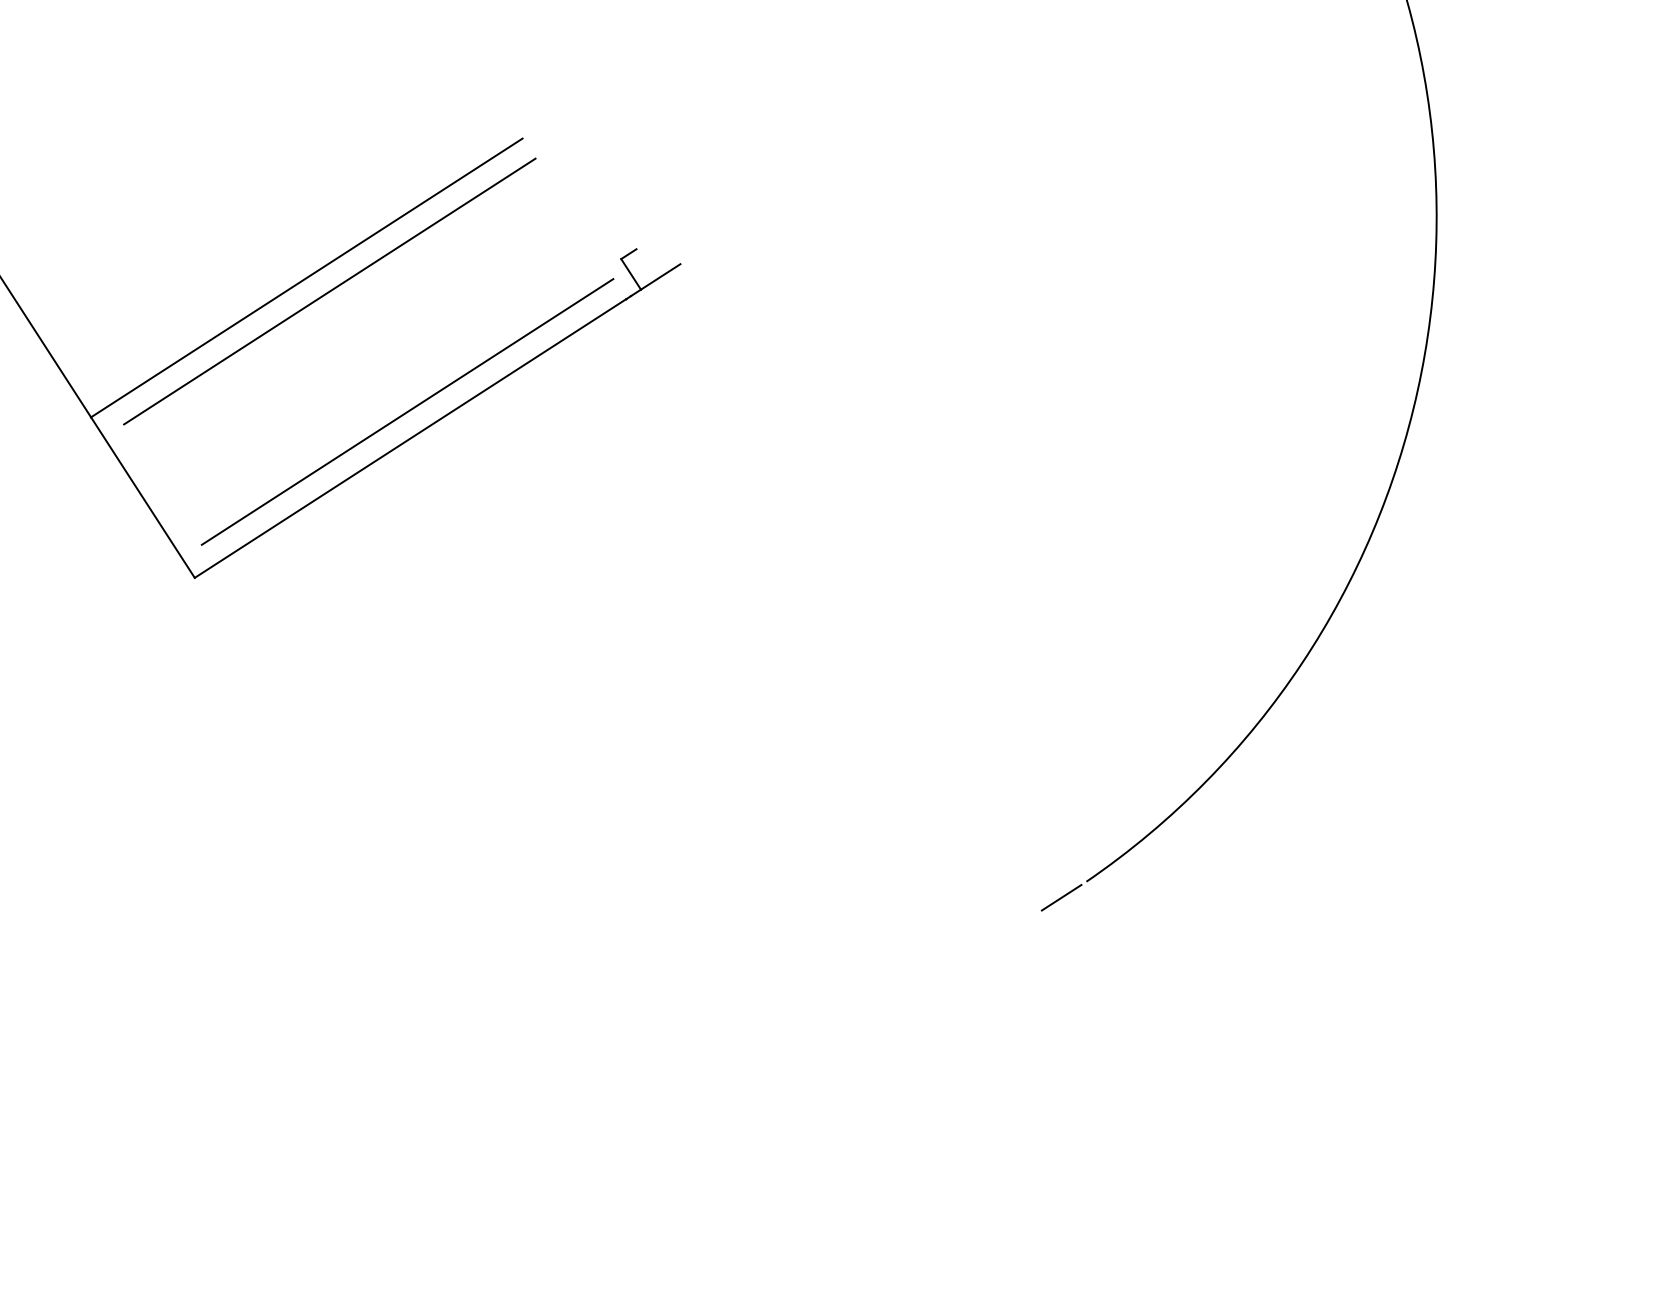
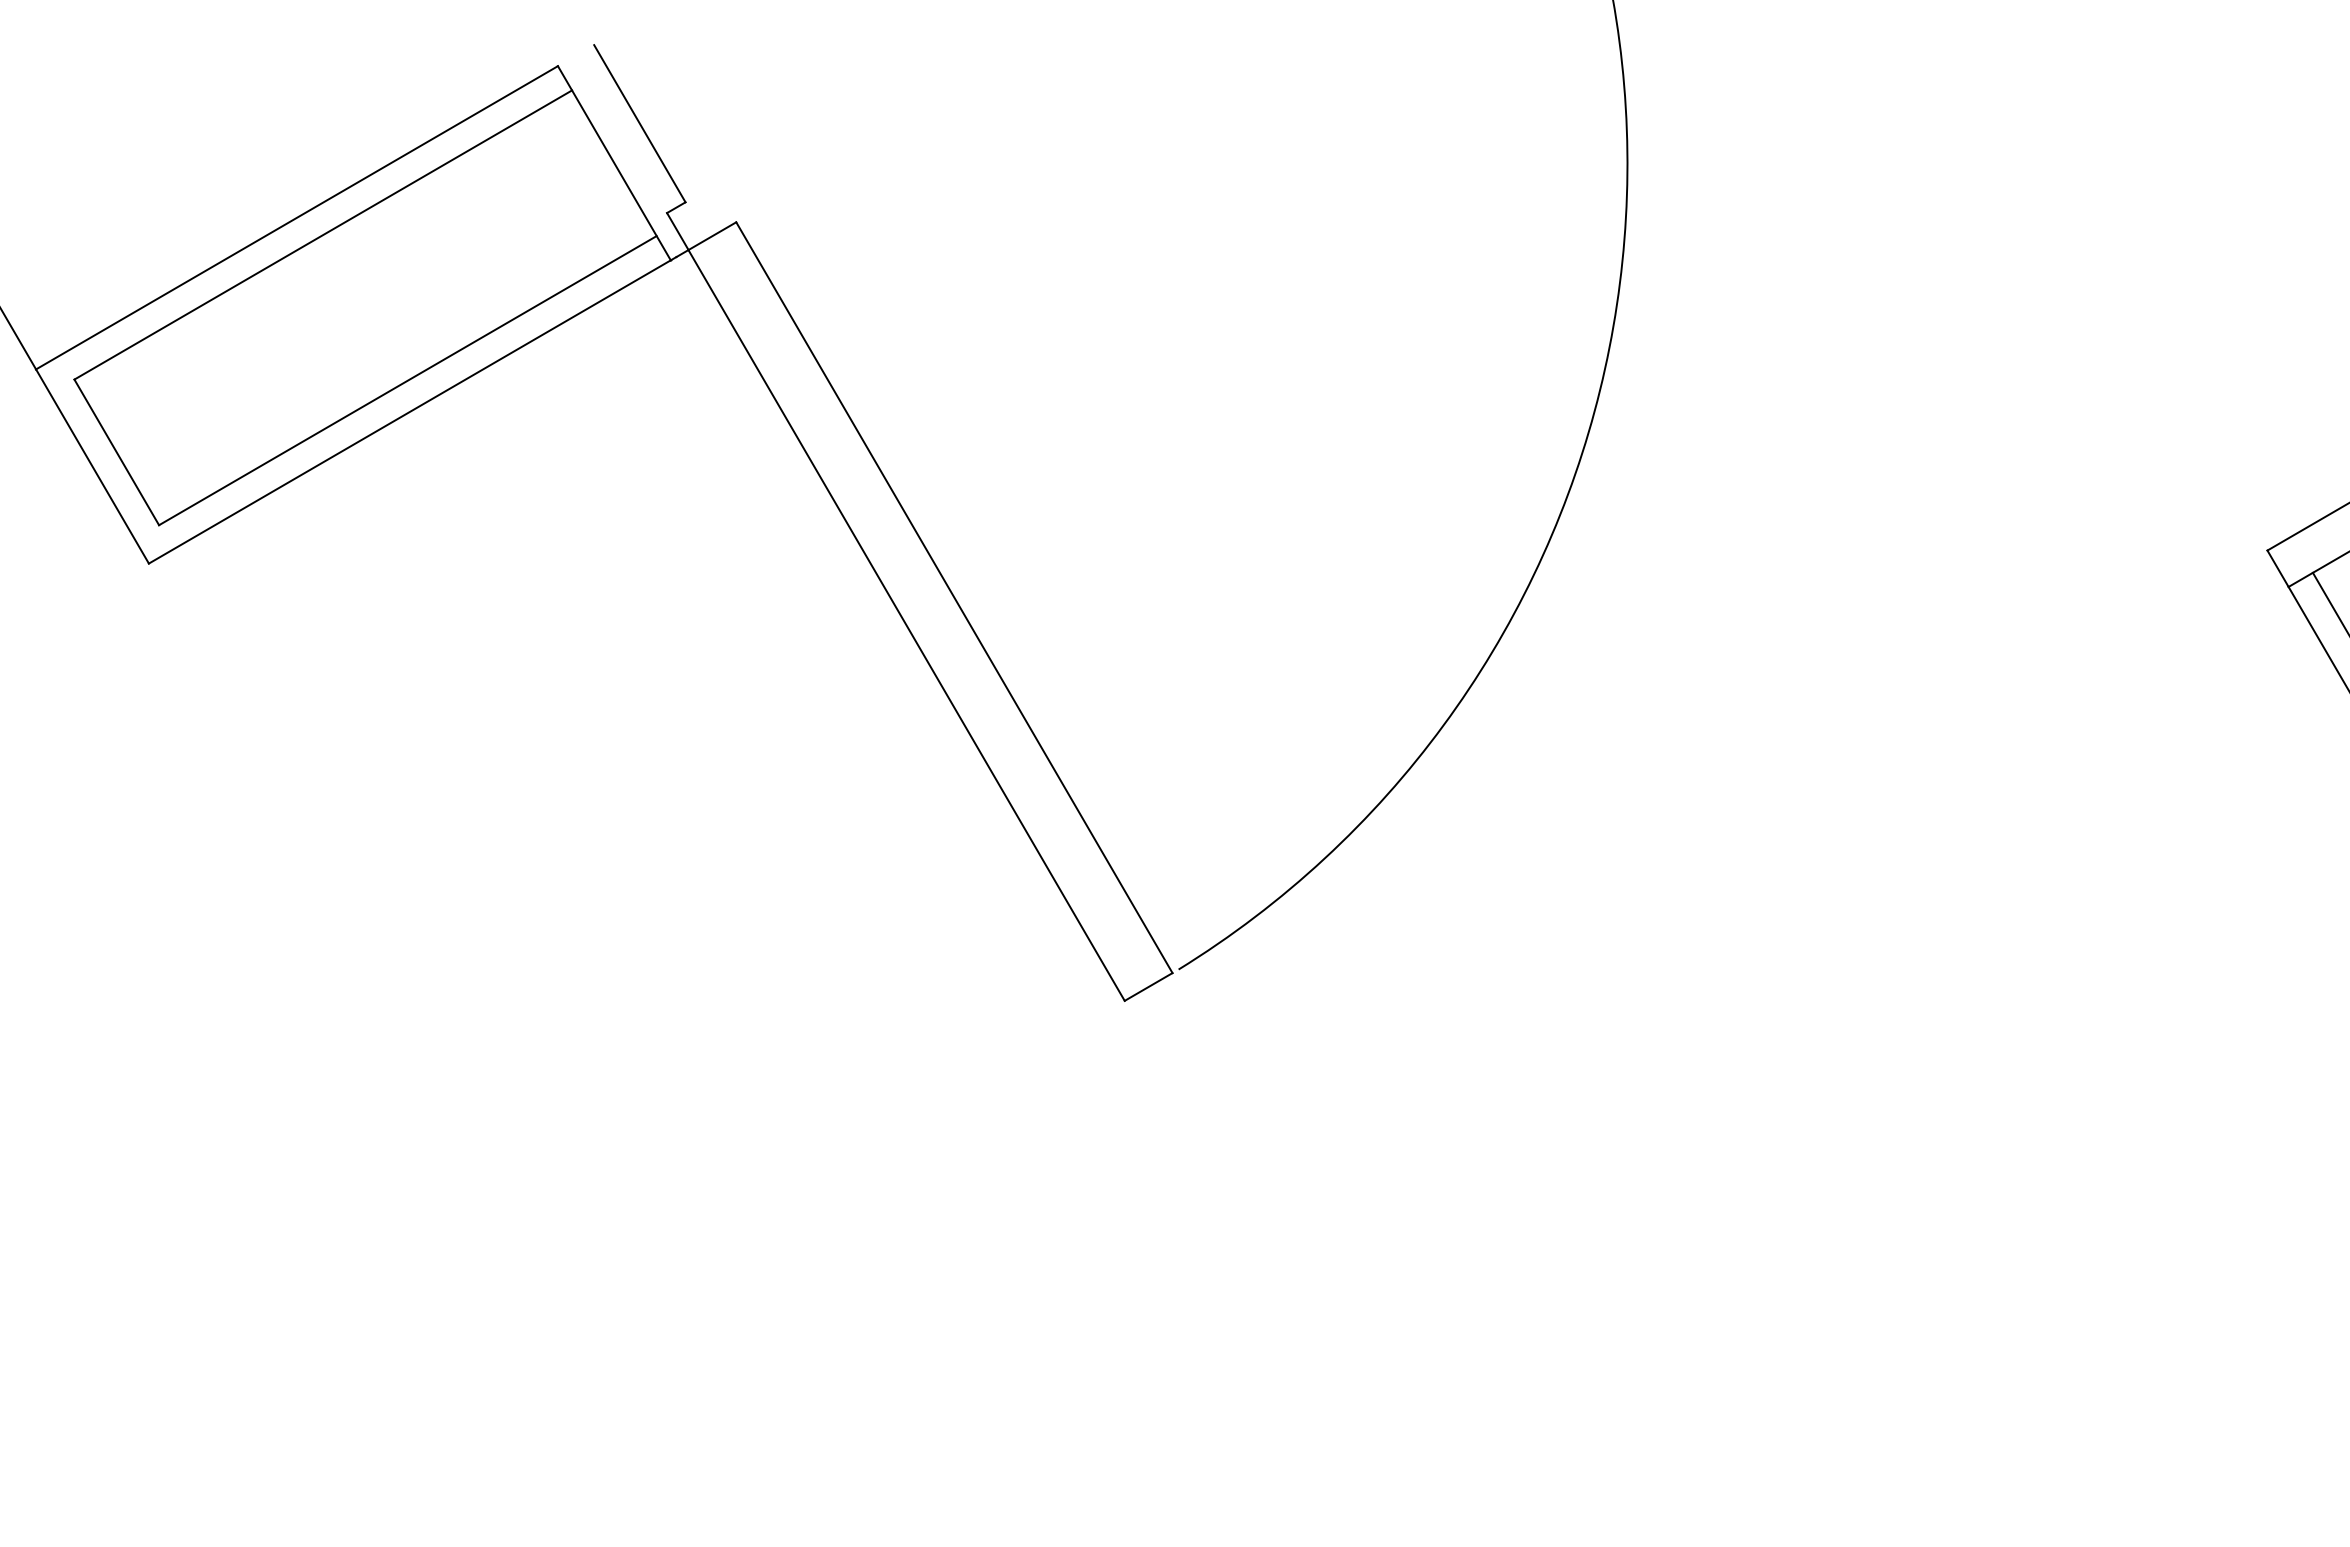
line: (594, 184) -> (639, 123), added
line: (573, 219) -> (613, 163), added
line: (162, 484) -> (116, 452), added
line: (881, 574) -> (954, 597), added
line: (841, 600) -> (906, 625), added

